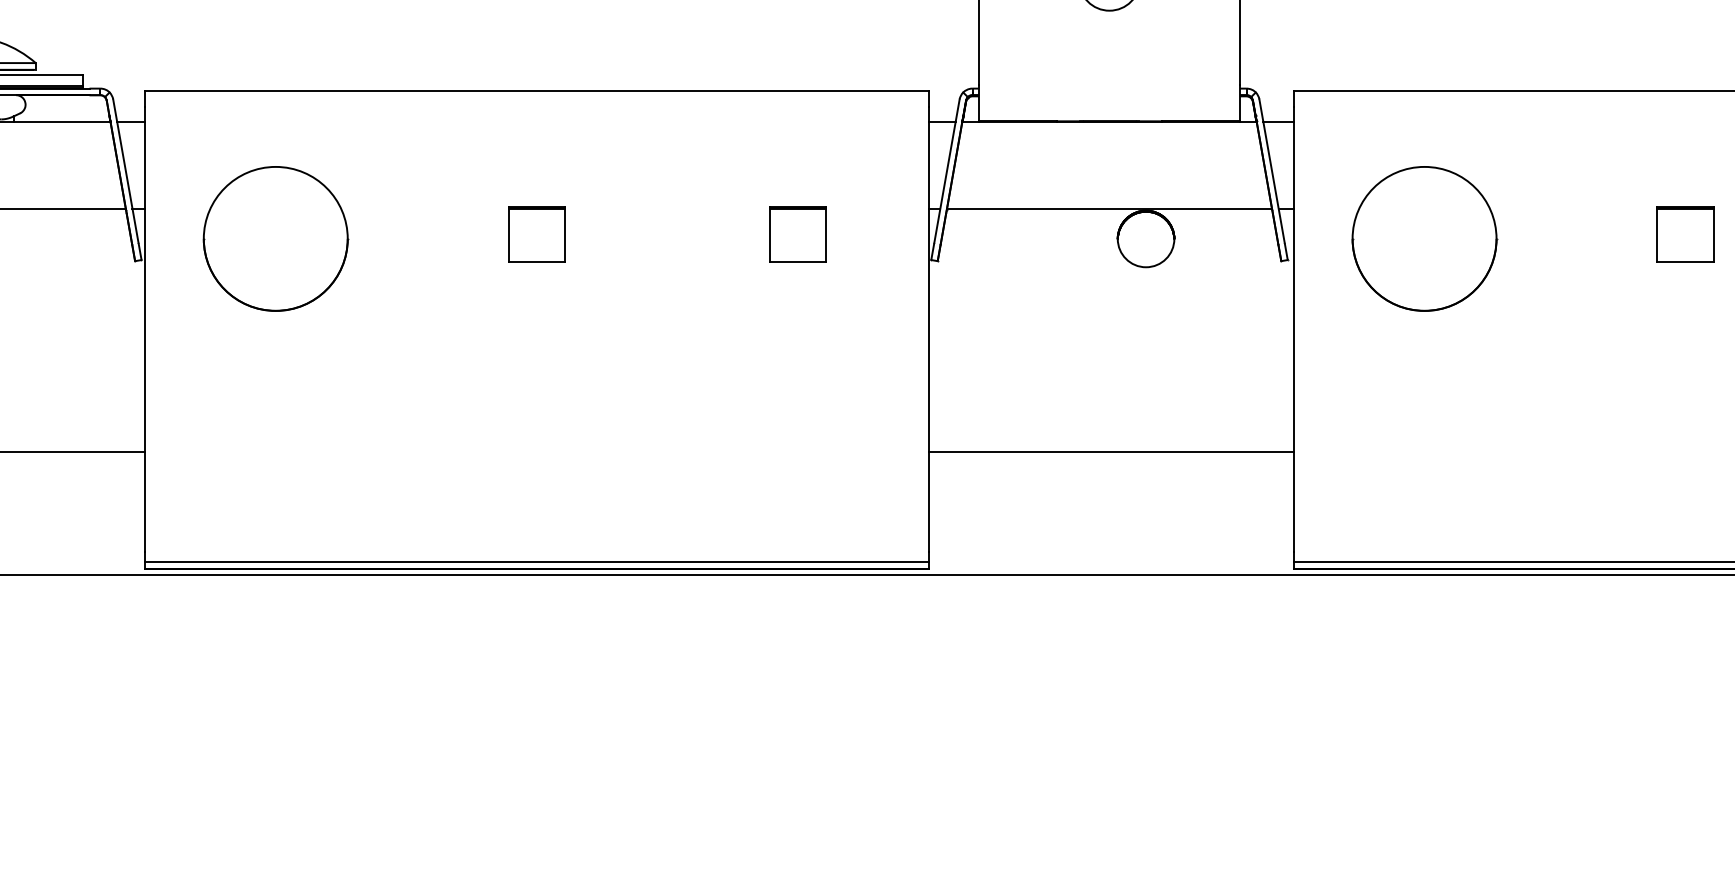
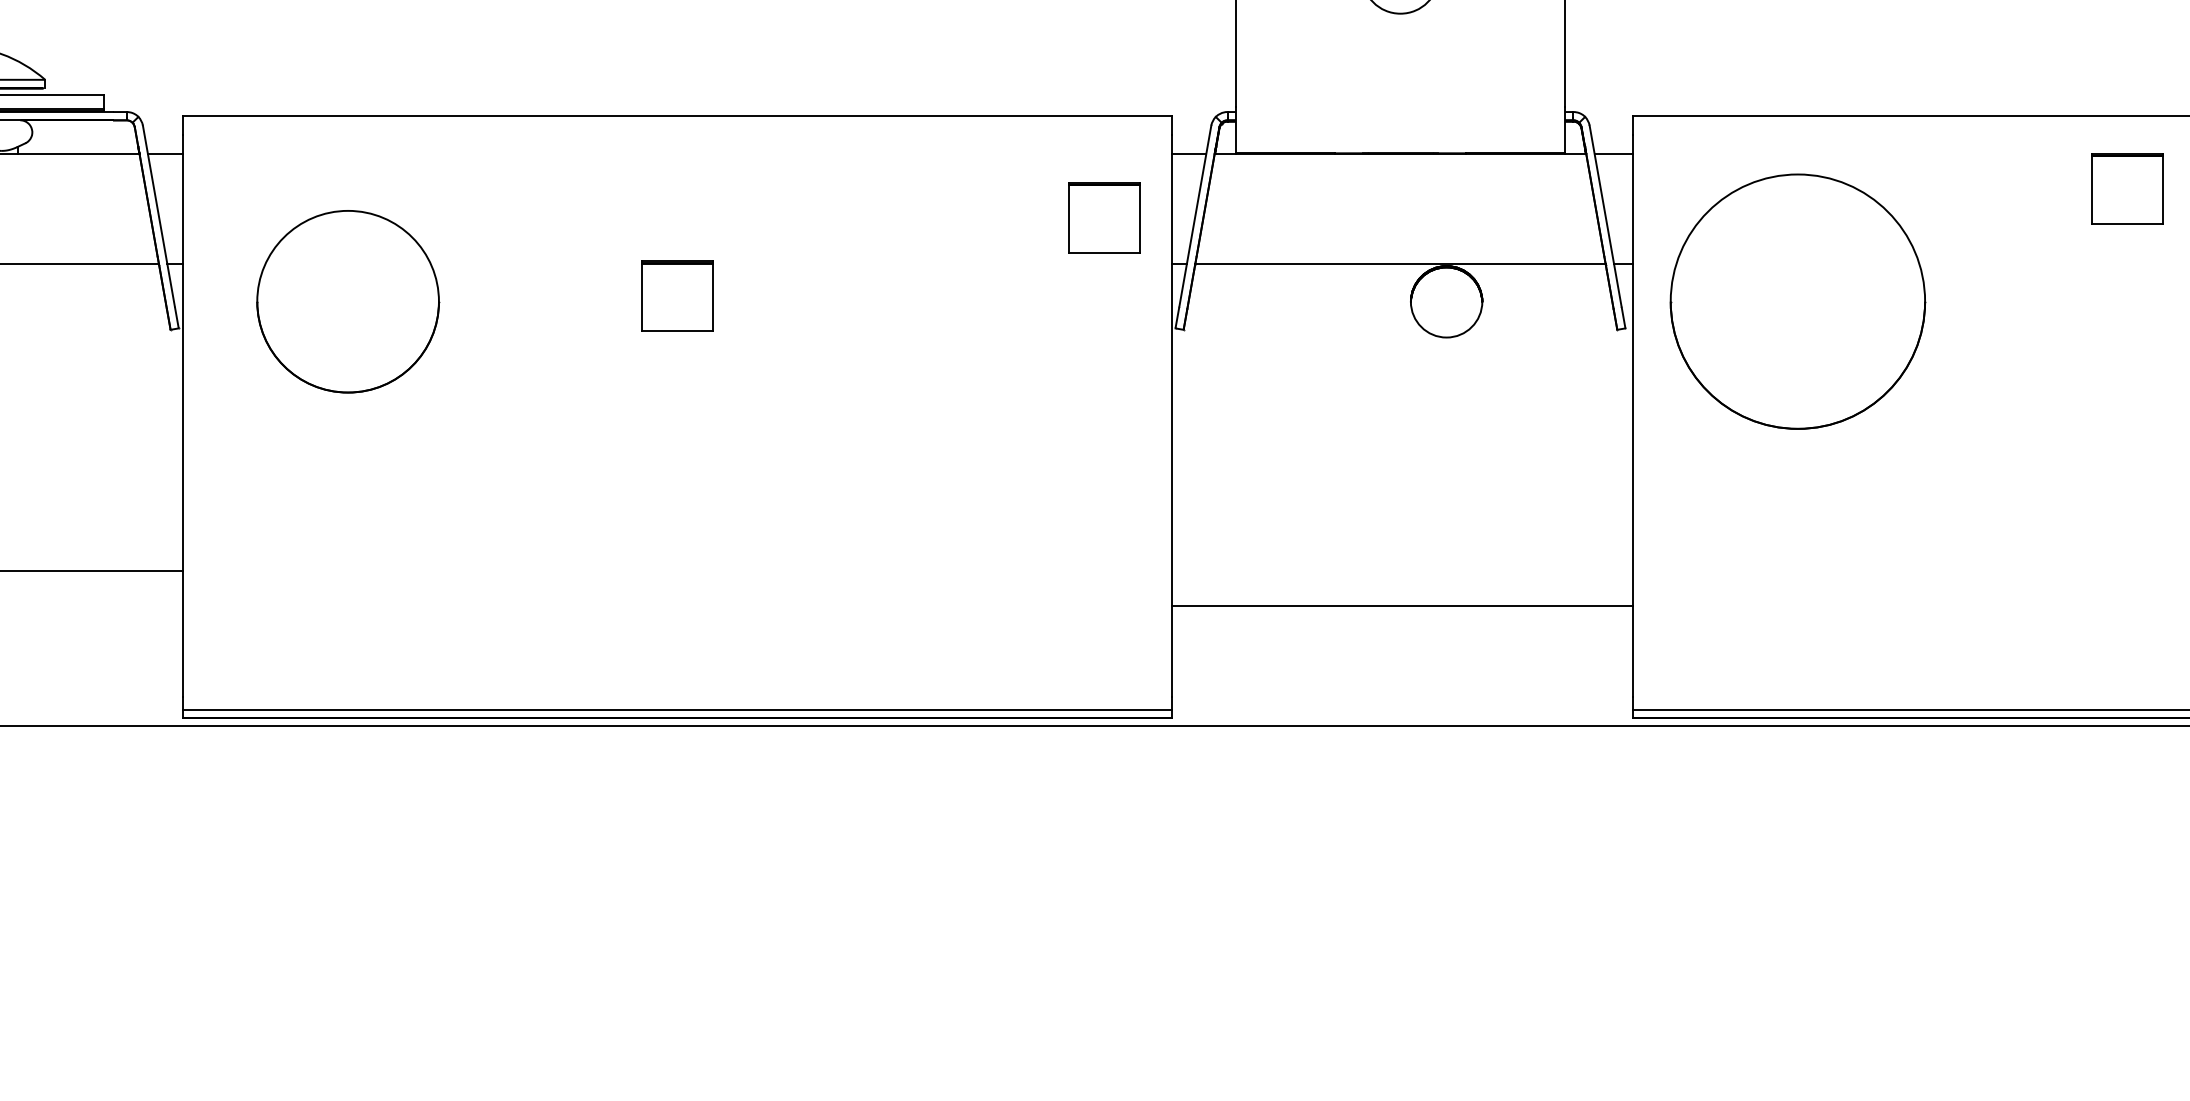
part: (797, 234) -> (1103, 217), moved
part: (1685, 234) -> (2127, 188), moved
part: (1424, 238) -> (1798, 301), size x1.4
line: (1111, 452) -> (1402, 606), moved

